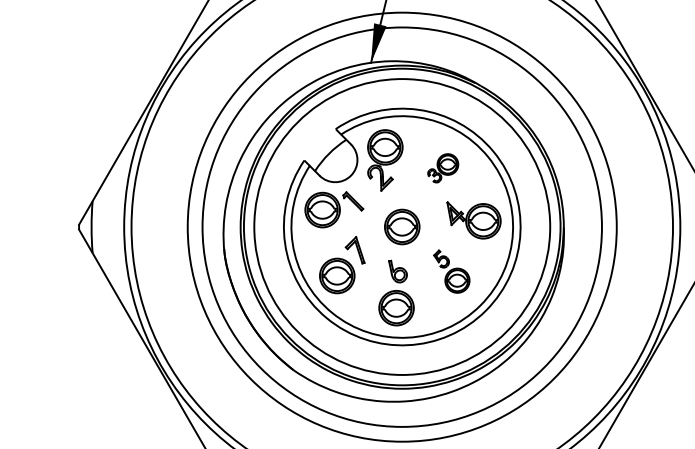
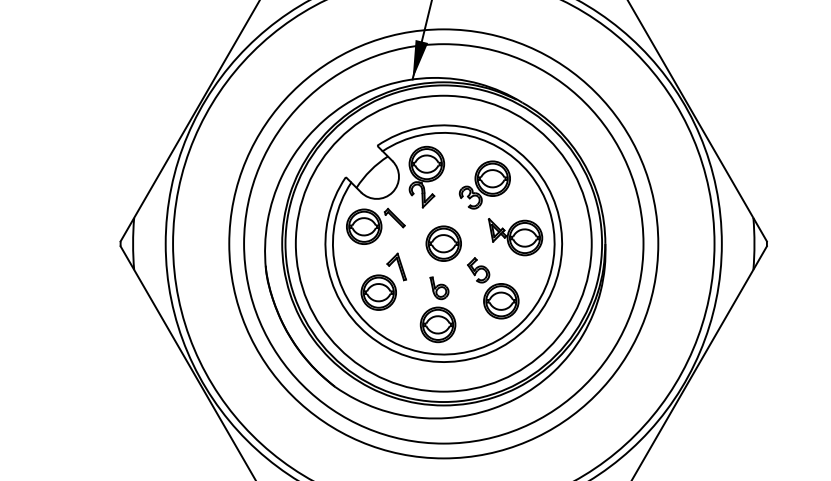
part: (442, 167) -> (484, 184), size x1.67
part: (451, 271) -> (493, 288), size x1.43

